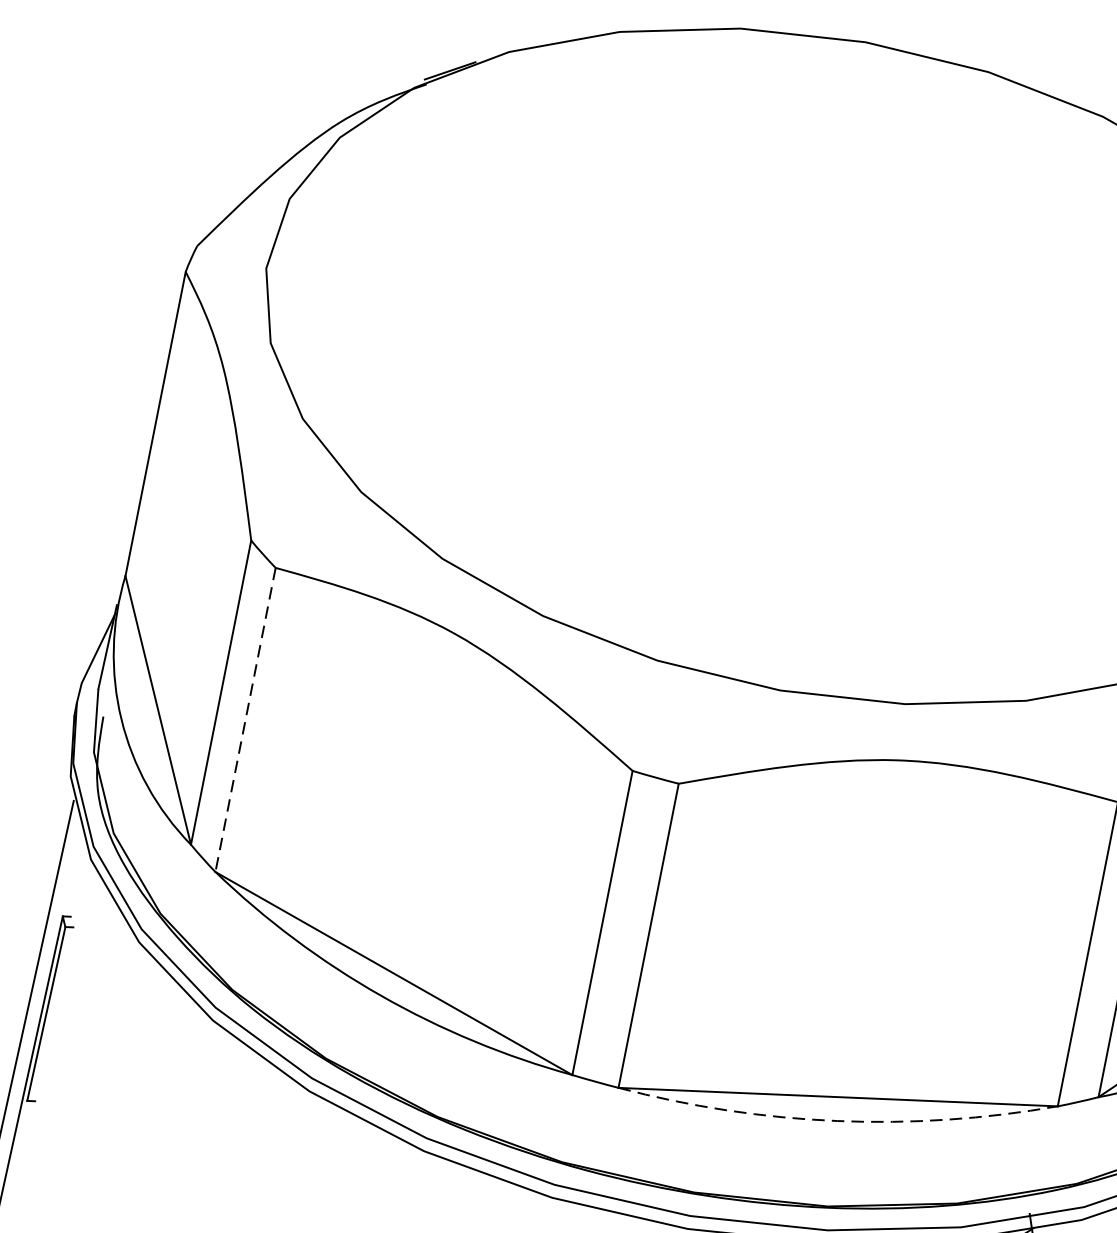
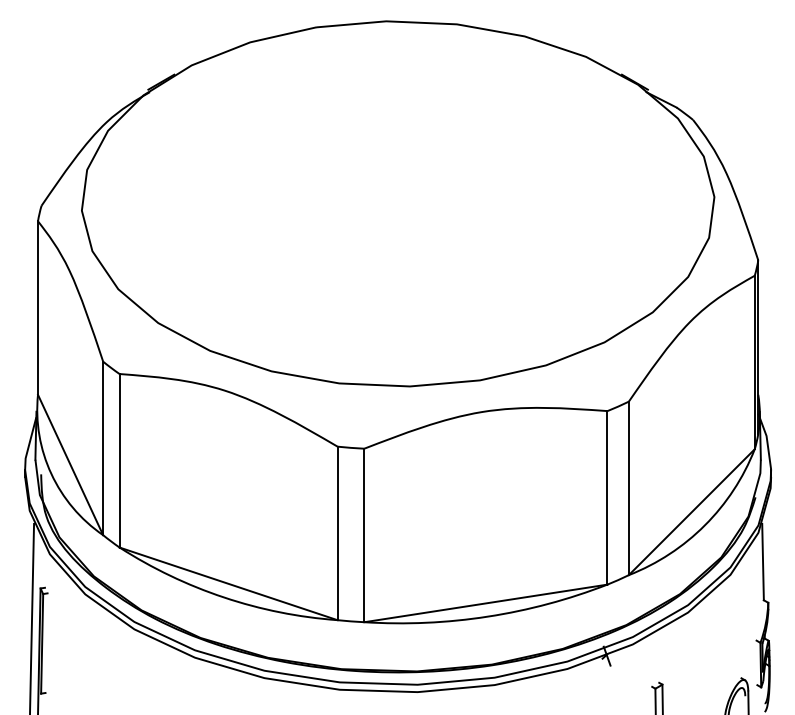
line: (245, 719) -> (119, 460), dashed -> solid
arc: (836, 1120) -> (487, 616), dashed -> solid

